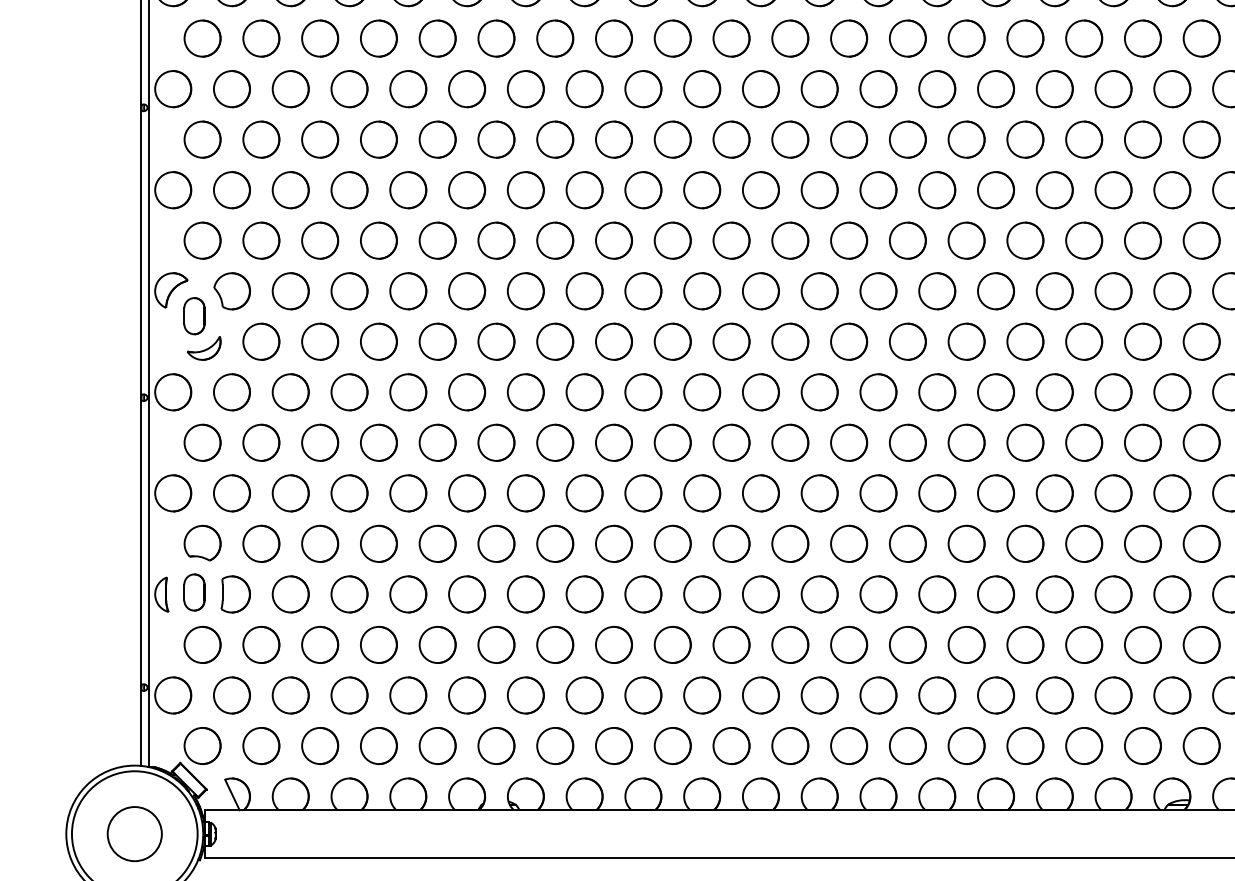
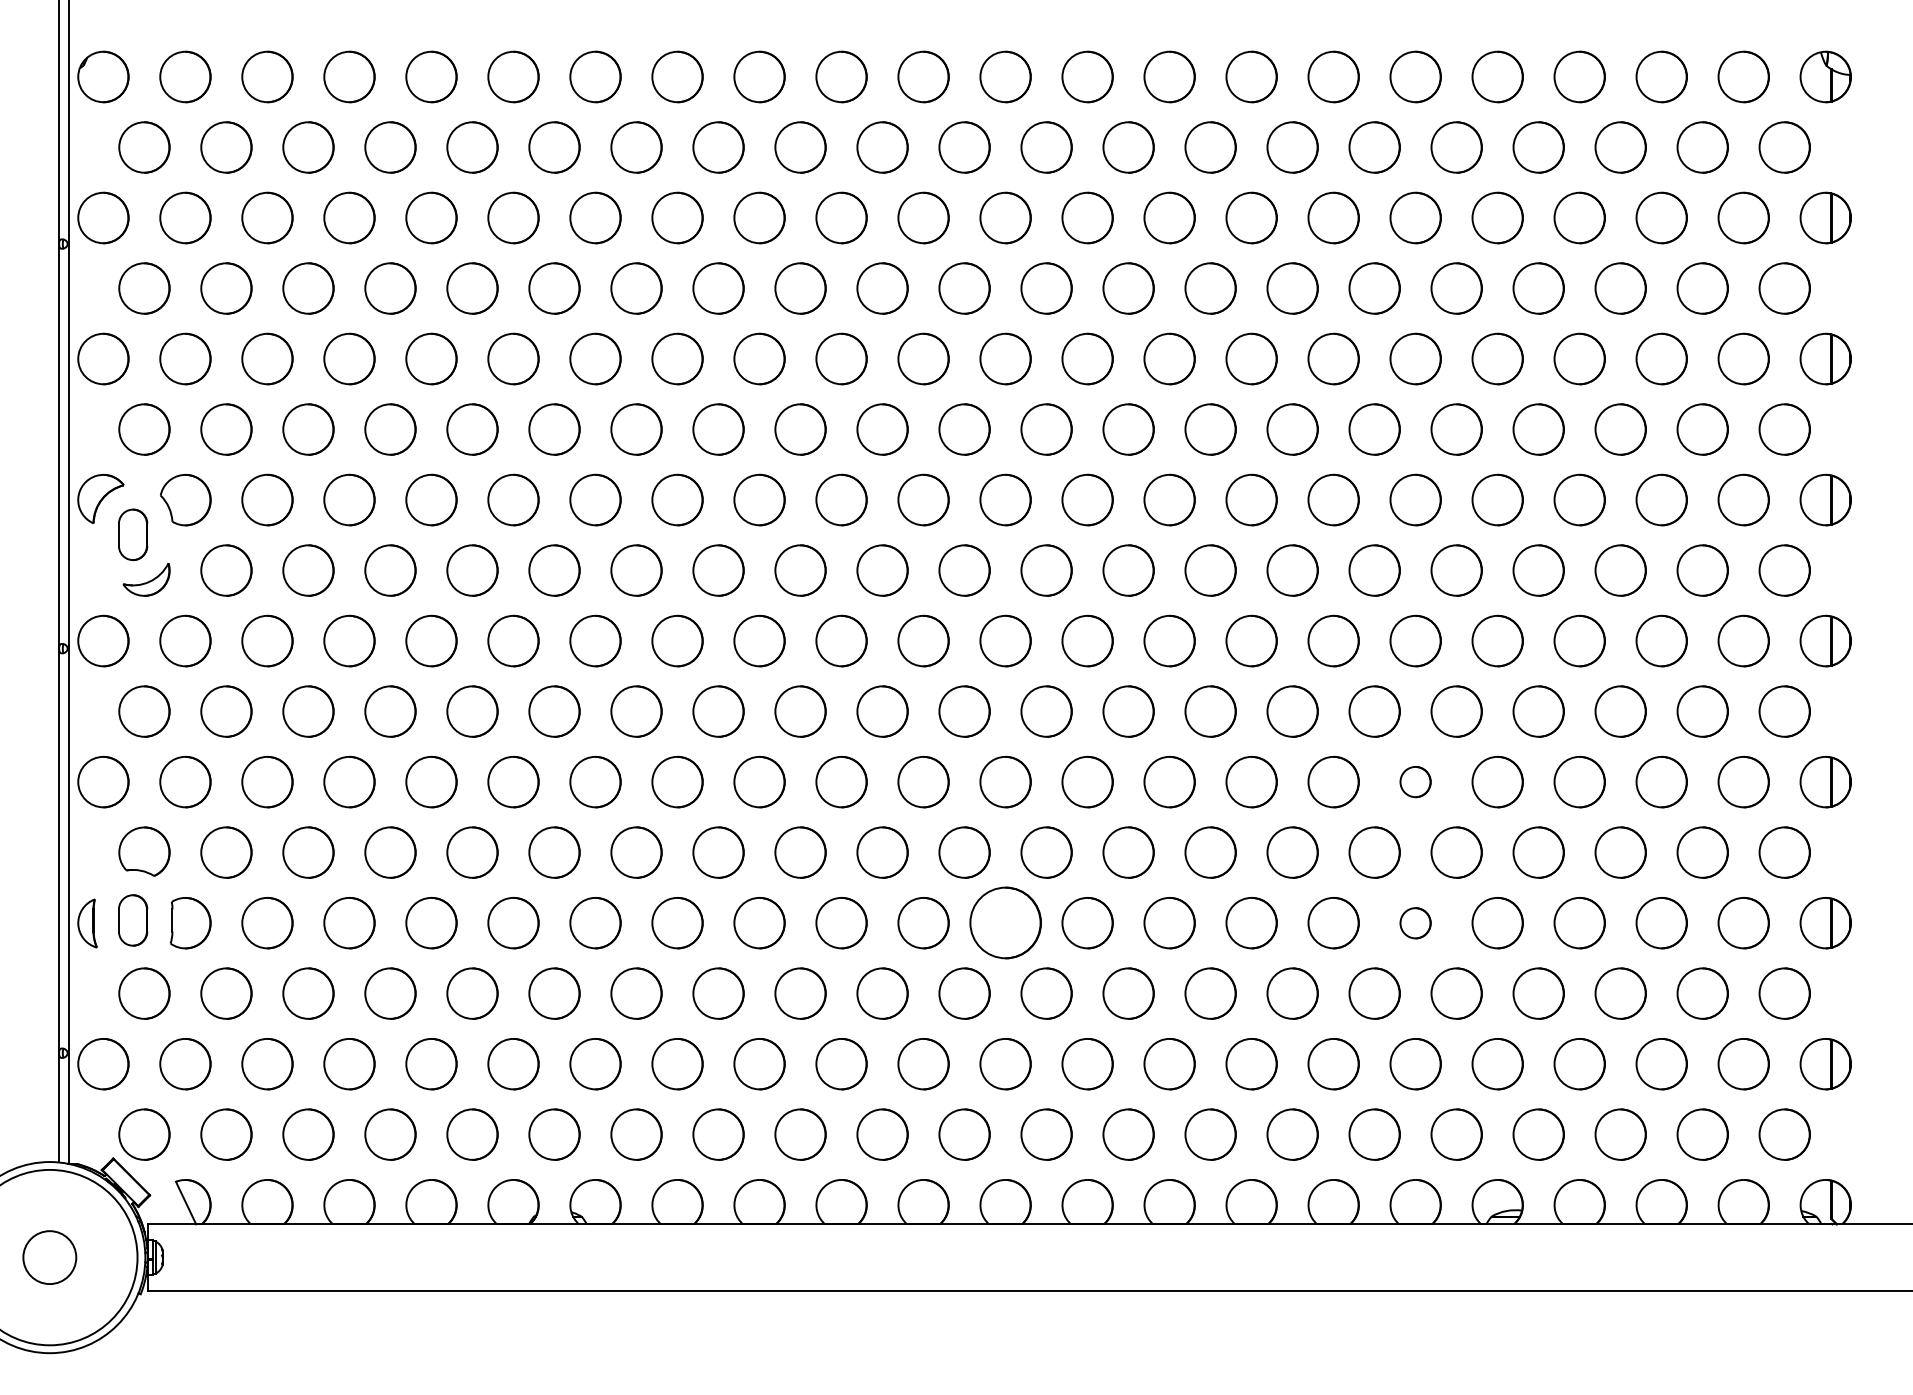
part: (1113, 492) -> (1415, 781), size x0.6
circle: (819, 594) -> (1005, 923), size x1.4
circle: (1113, 594) -> (1415, 923), size x0.6
circle: (134, 834) -> (49, 1257), size x0.7

